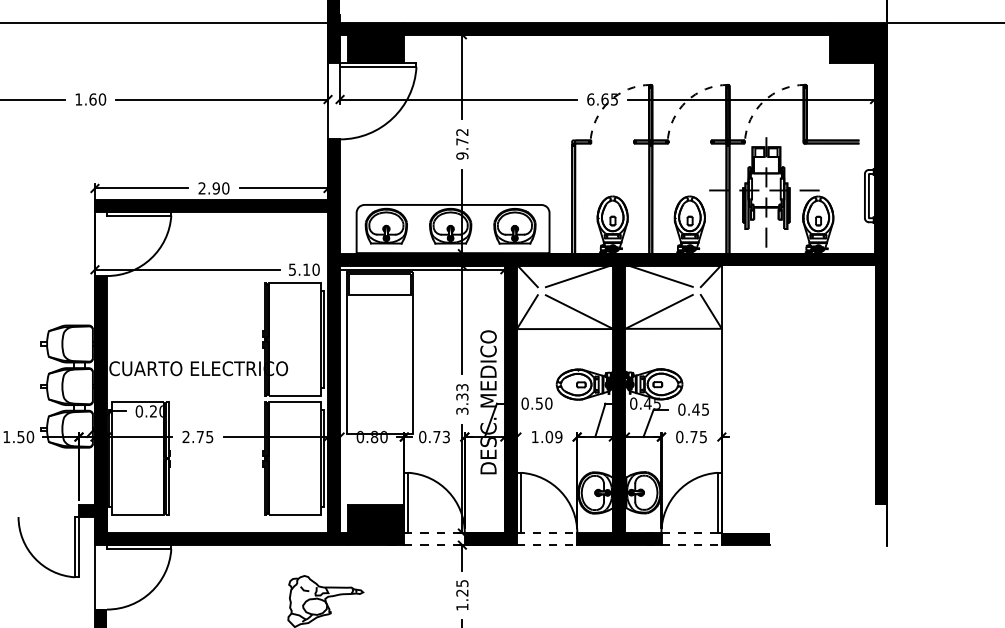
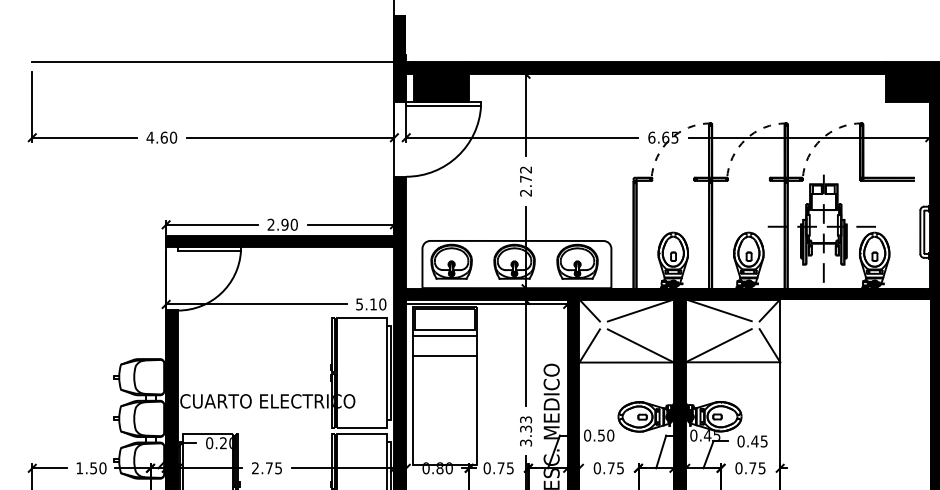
text: (78, 99) -> (150, 137), 1.60 -> 4.60
text: (462, 155) -> (526, 192), 9.72 -> 2.72
line: (379, 301) -> (444, 335), added
line: (379, 322) -> (444, 356), added
text: (446, 436) -> (510, 467), 0.73 -> 0.75
text: (546, 436) -> (608, 467), 1.09 -> 0.75

